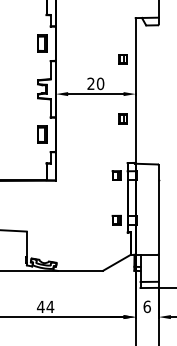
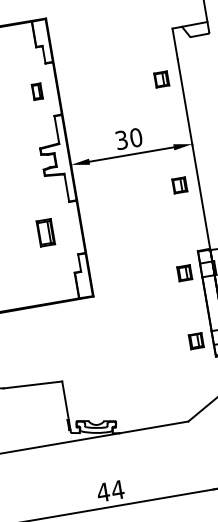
part: (42, 43) -> (37, 91), size x0.6
part: (122, 59) -> (160, 79), moved
text: (90, 84) -> (121, 141), 20 -> 30
part: (42, 134) -> (45, 232), moved

